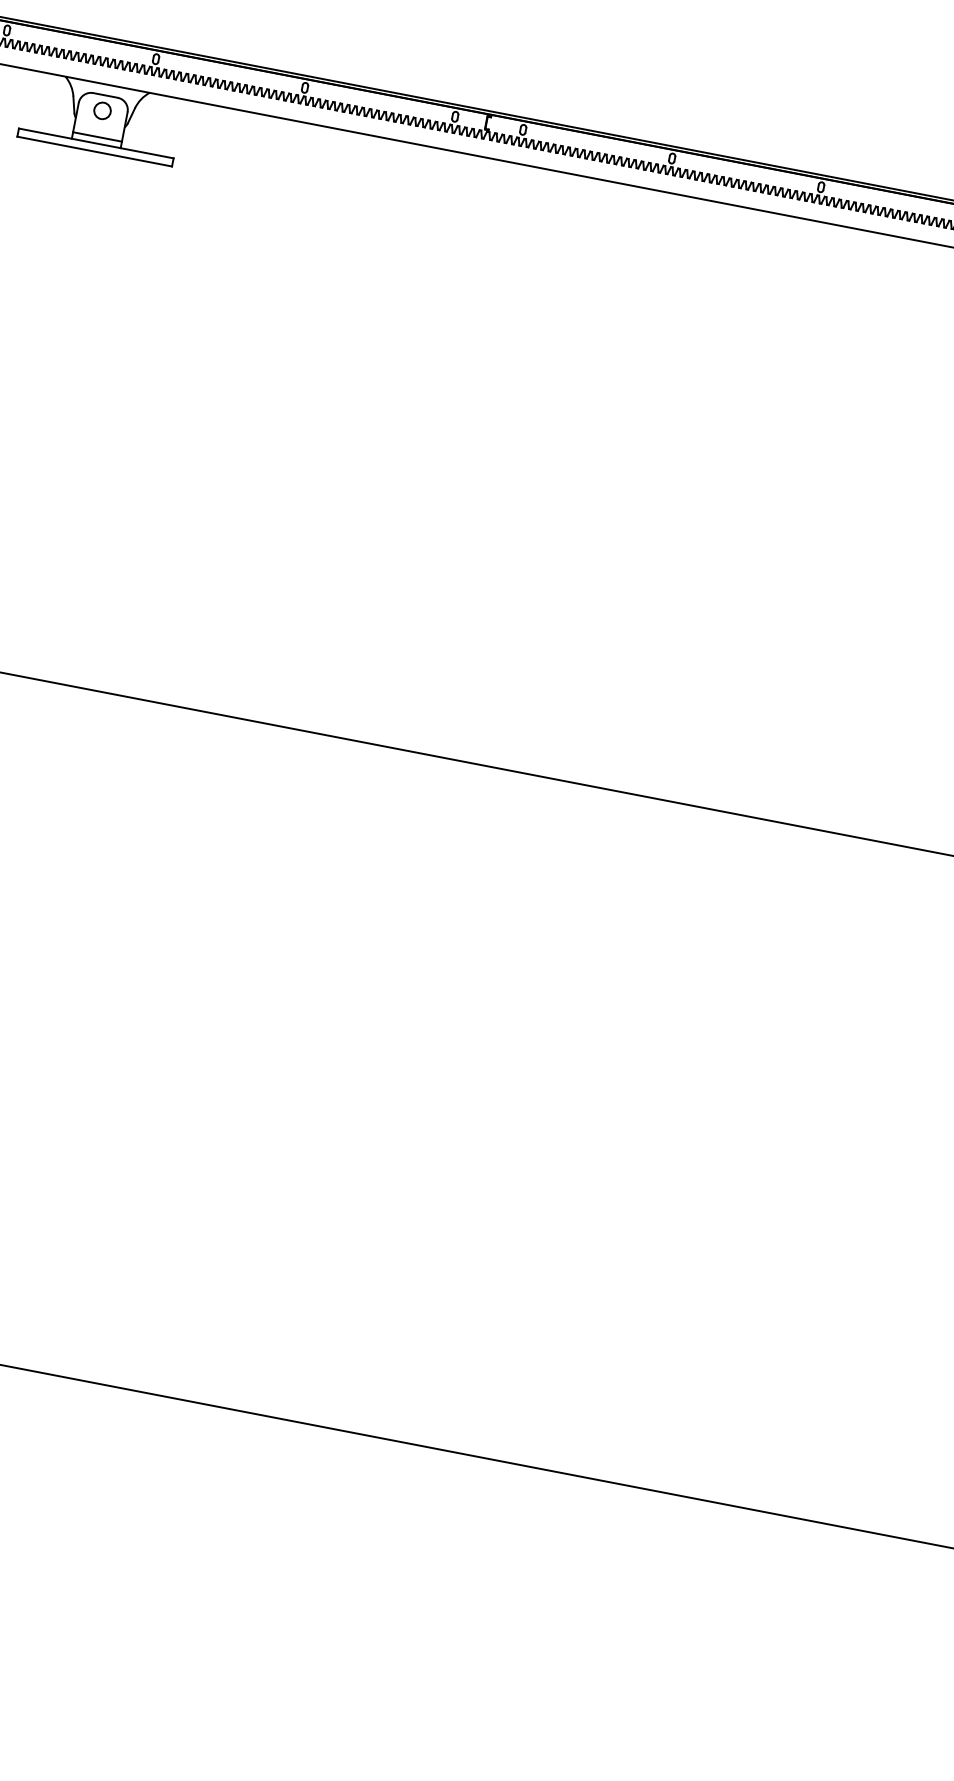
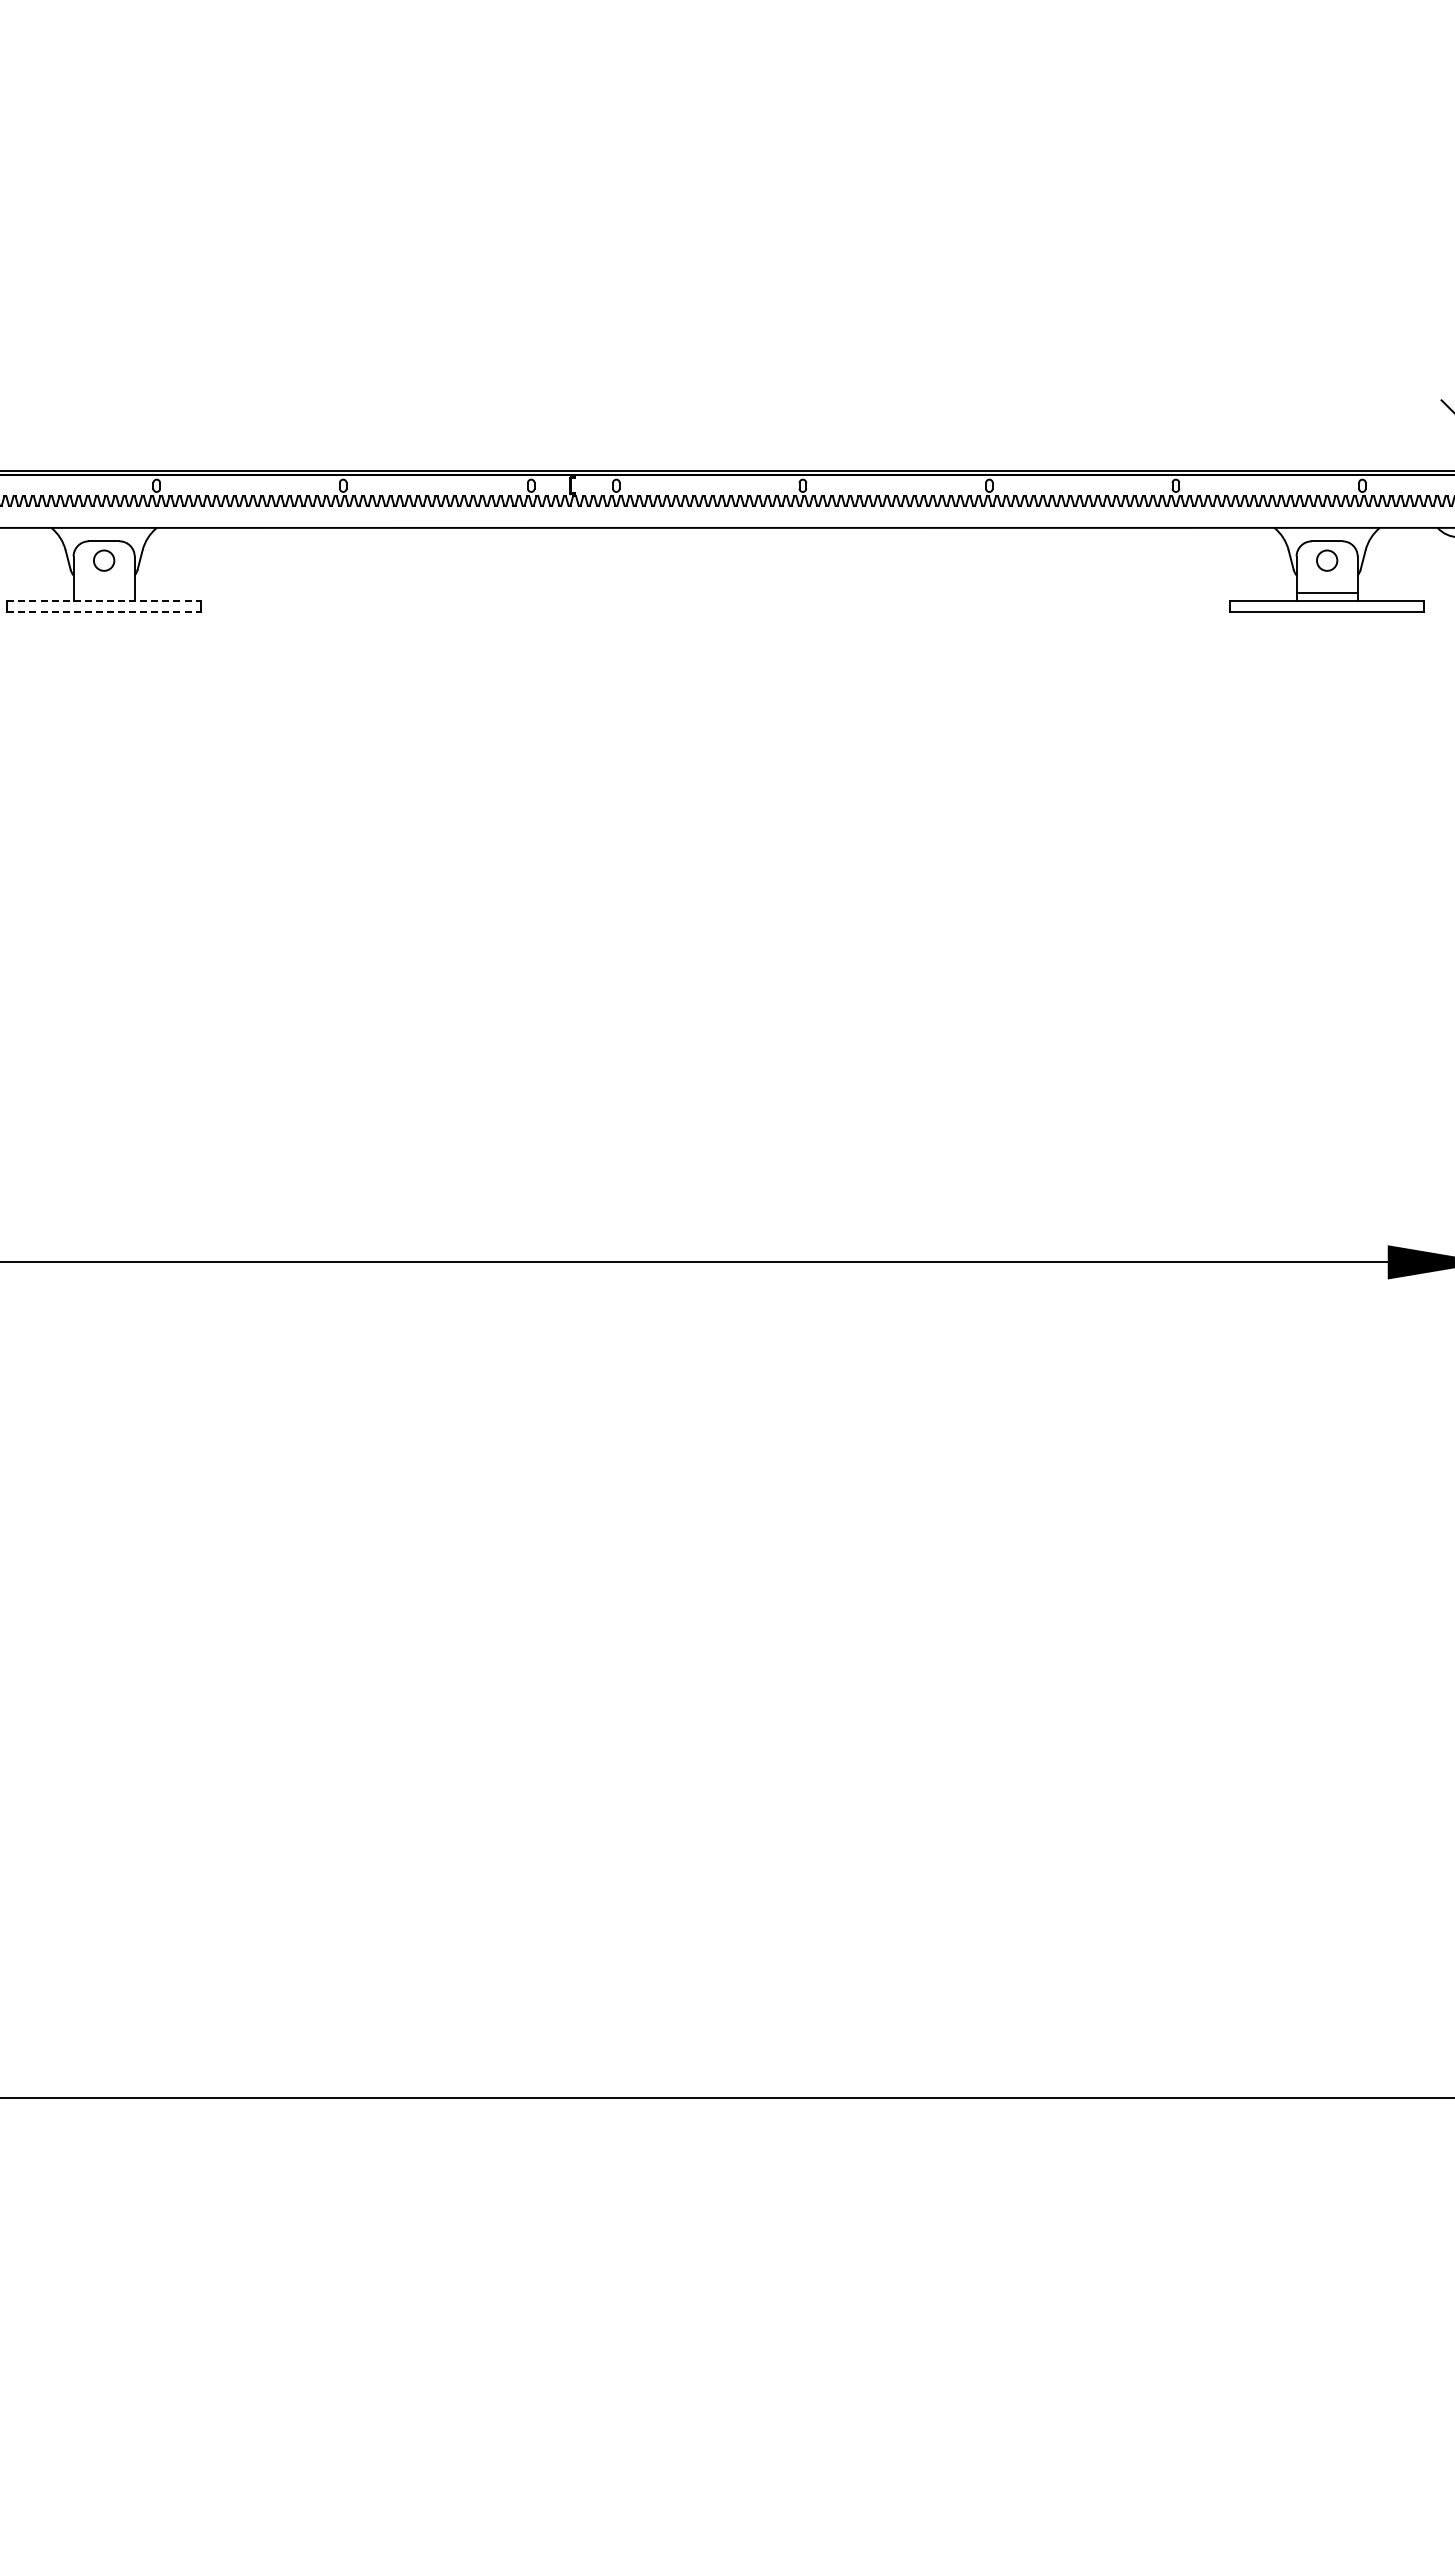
line: (96, 137) -> (103, 593), removed
line: (96, 143) -> (104, 601), solid -> dashed
line: (95, 151) -> (104, 611), solid -> dashed

